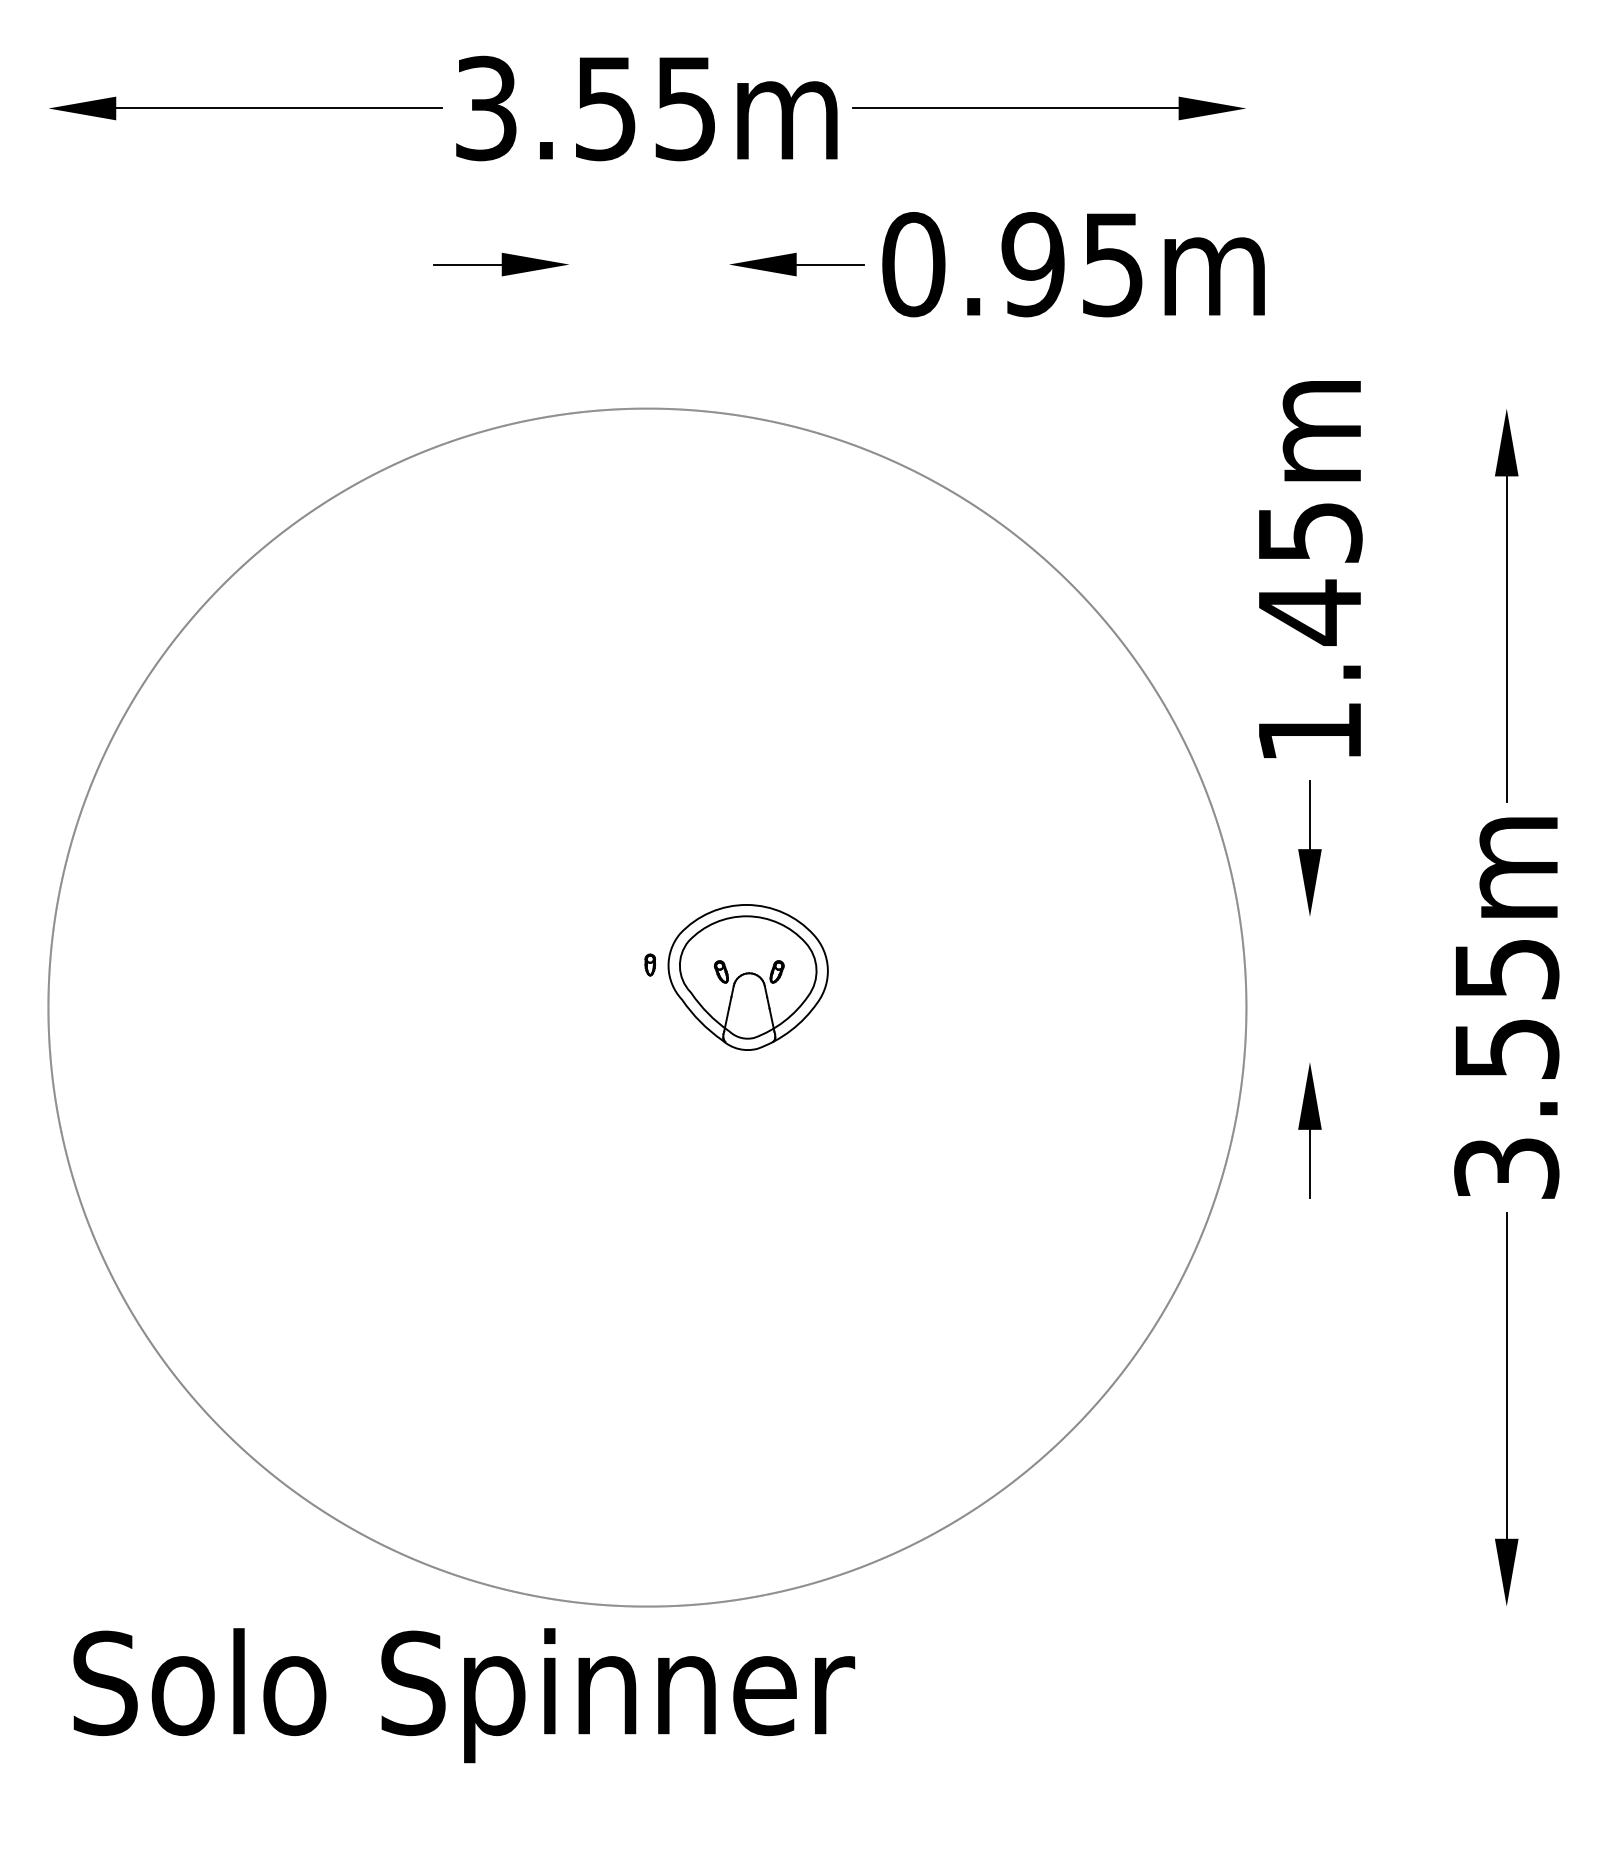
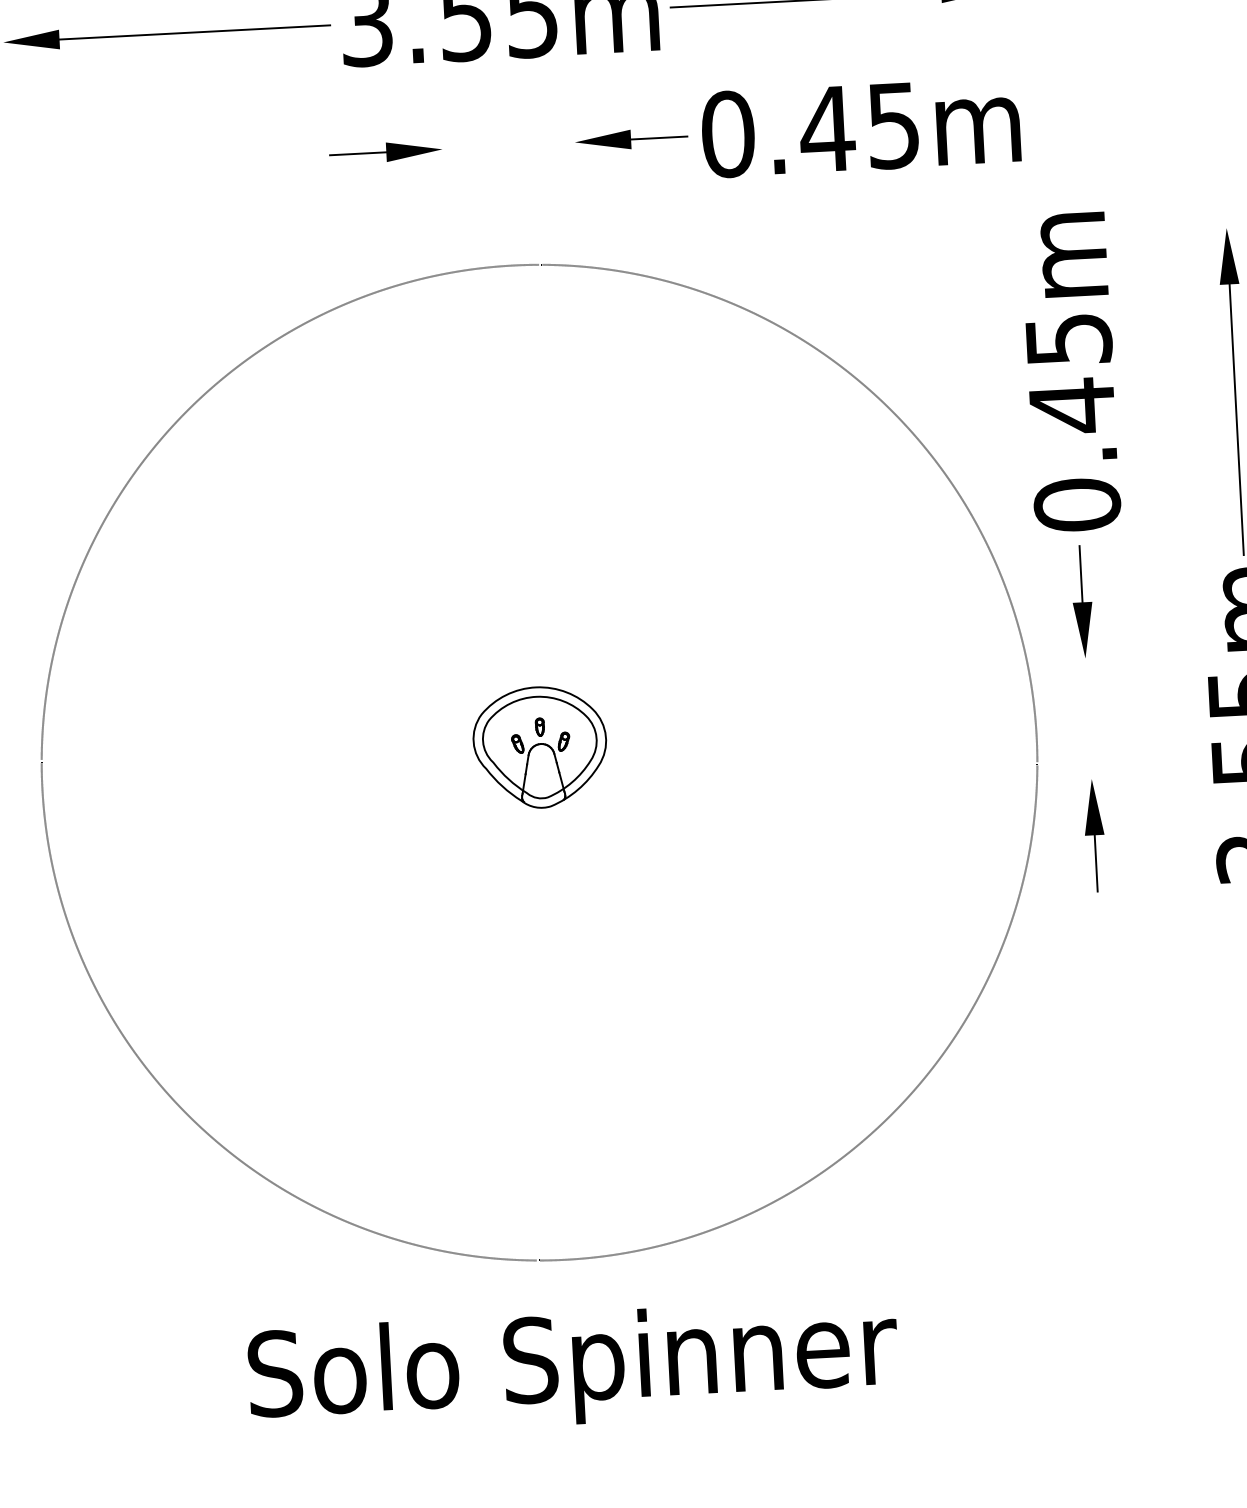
text: (1032, 264) -> (826, 129), 0.95m -> 0.45m
text: (1309, 731) -> (1077, 504), 1.45m -> 0.45m
part: (747, 977) -> (539, 747), moved
text: (464, 1695) -> (573, 1368), moved

